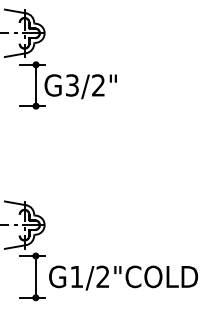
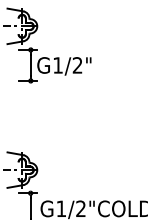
text: (72, 85) -> (58, 65), G3/2" -> G1/2"

